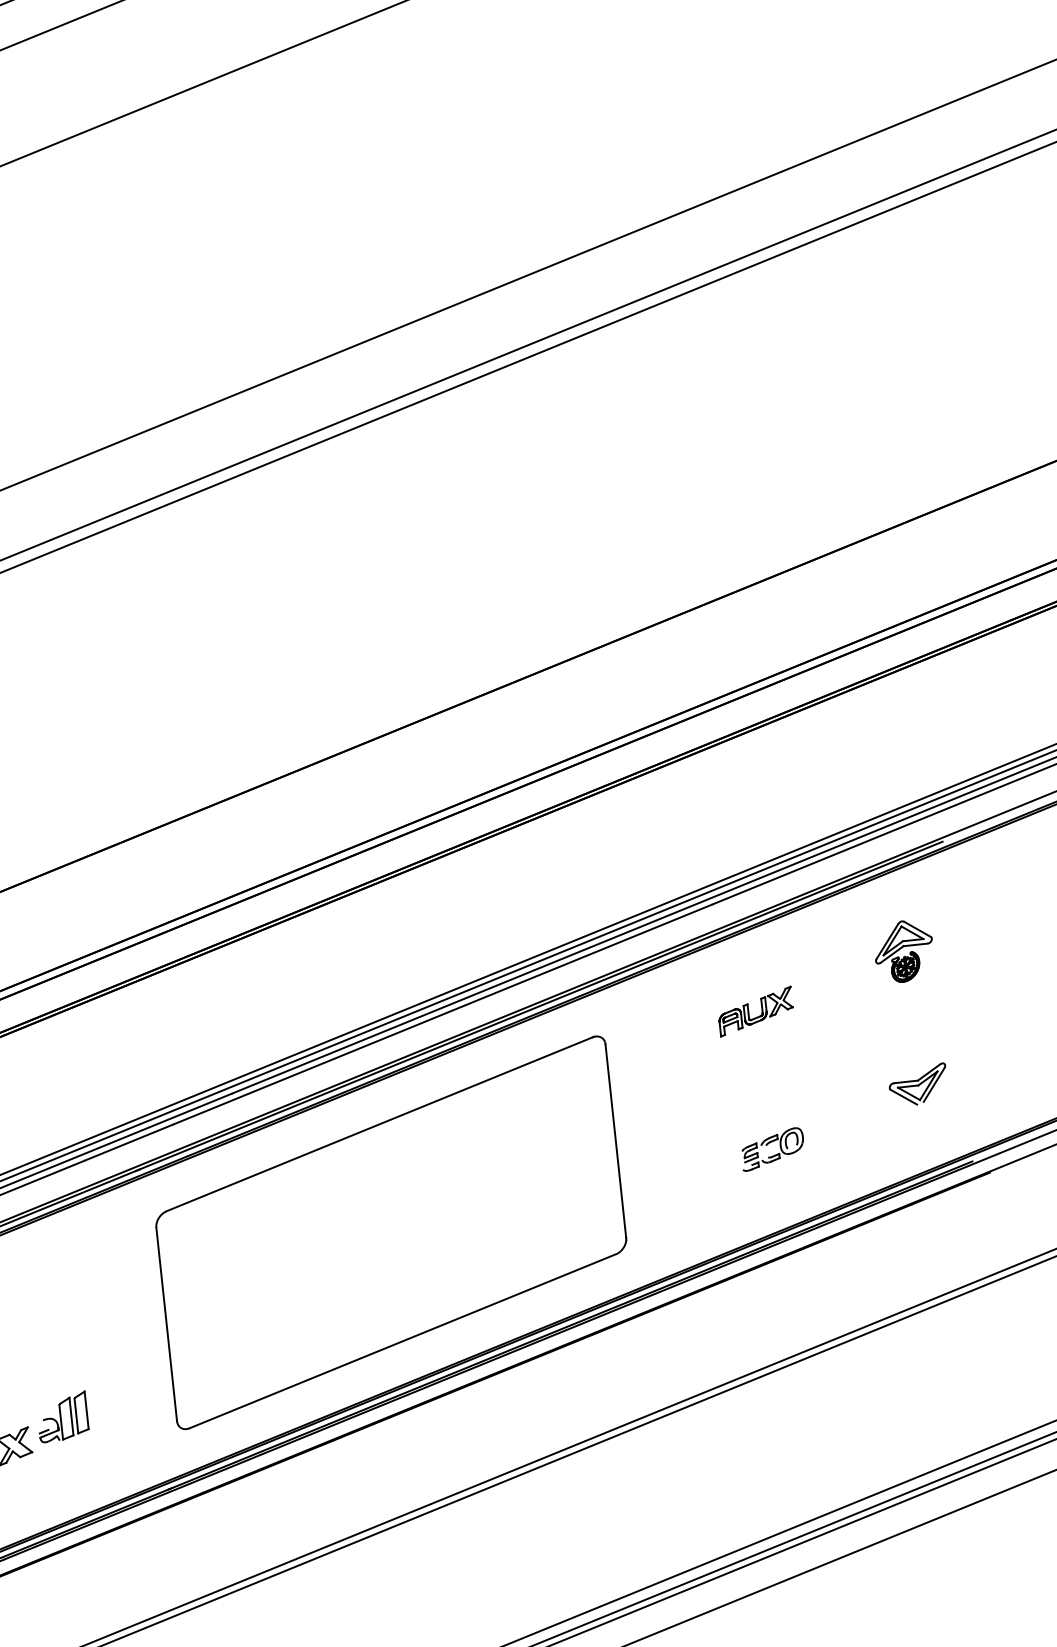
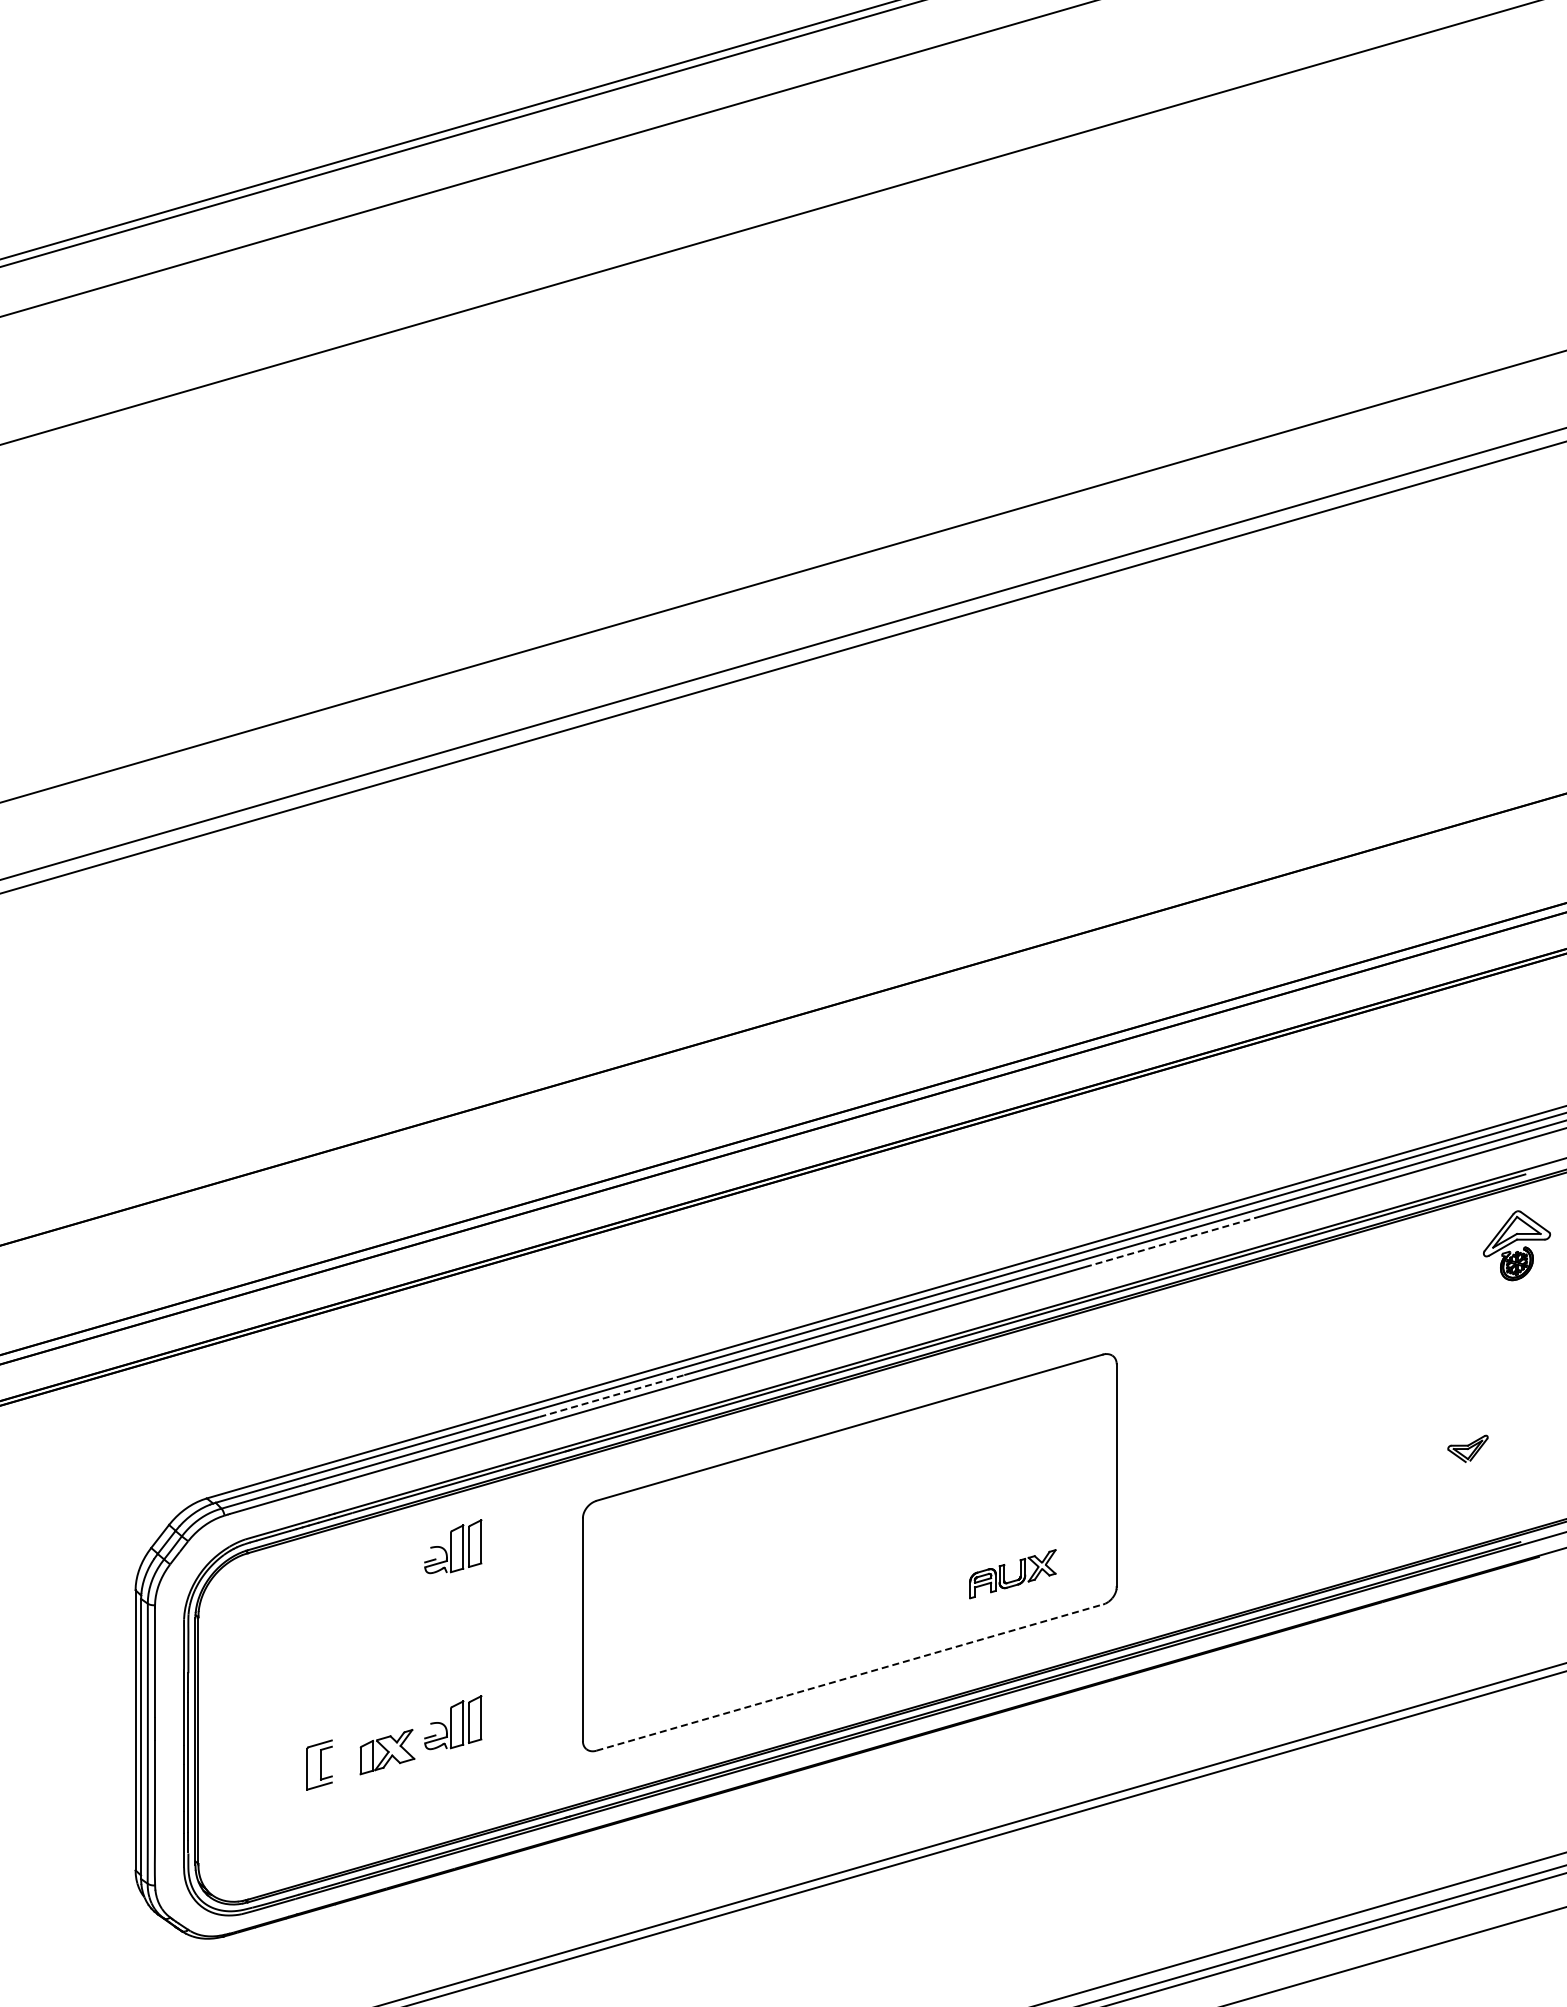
line: (641, 933) -> (1171, 1242), solid -> dashed
part: (904, 951) -> (1517, 1245), moved
part: (755, 1011) -> (1012, 1574), moved
part: (917, 1085) -> (1467, 1448), size x0.6
line: (170, 1118) -> (612, 1395), solid -> dashed
part: (771, 1142) -> (1293, 1496), removed
part: (46, 1264) -> (453, 1546), added
line: (402, 1341) -> (849, 1677), solid -> dashed

